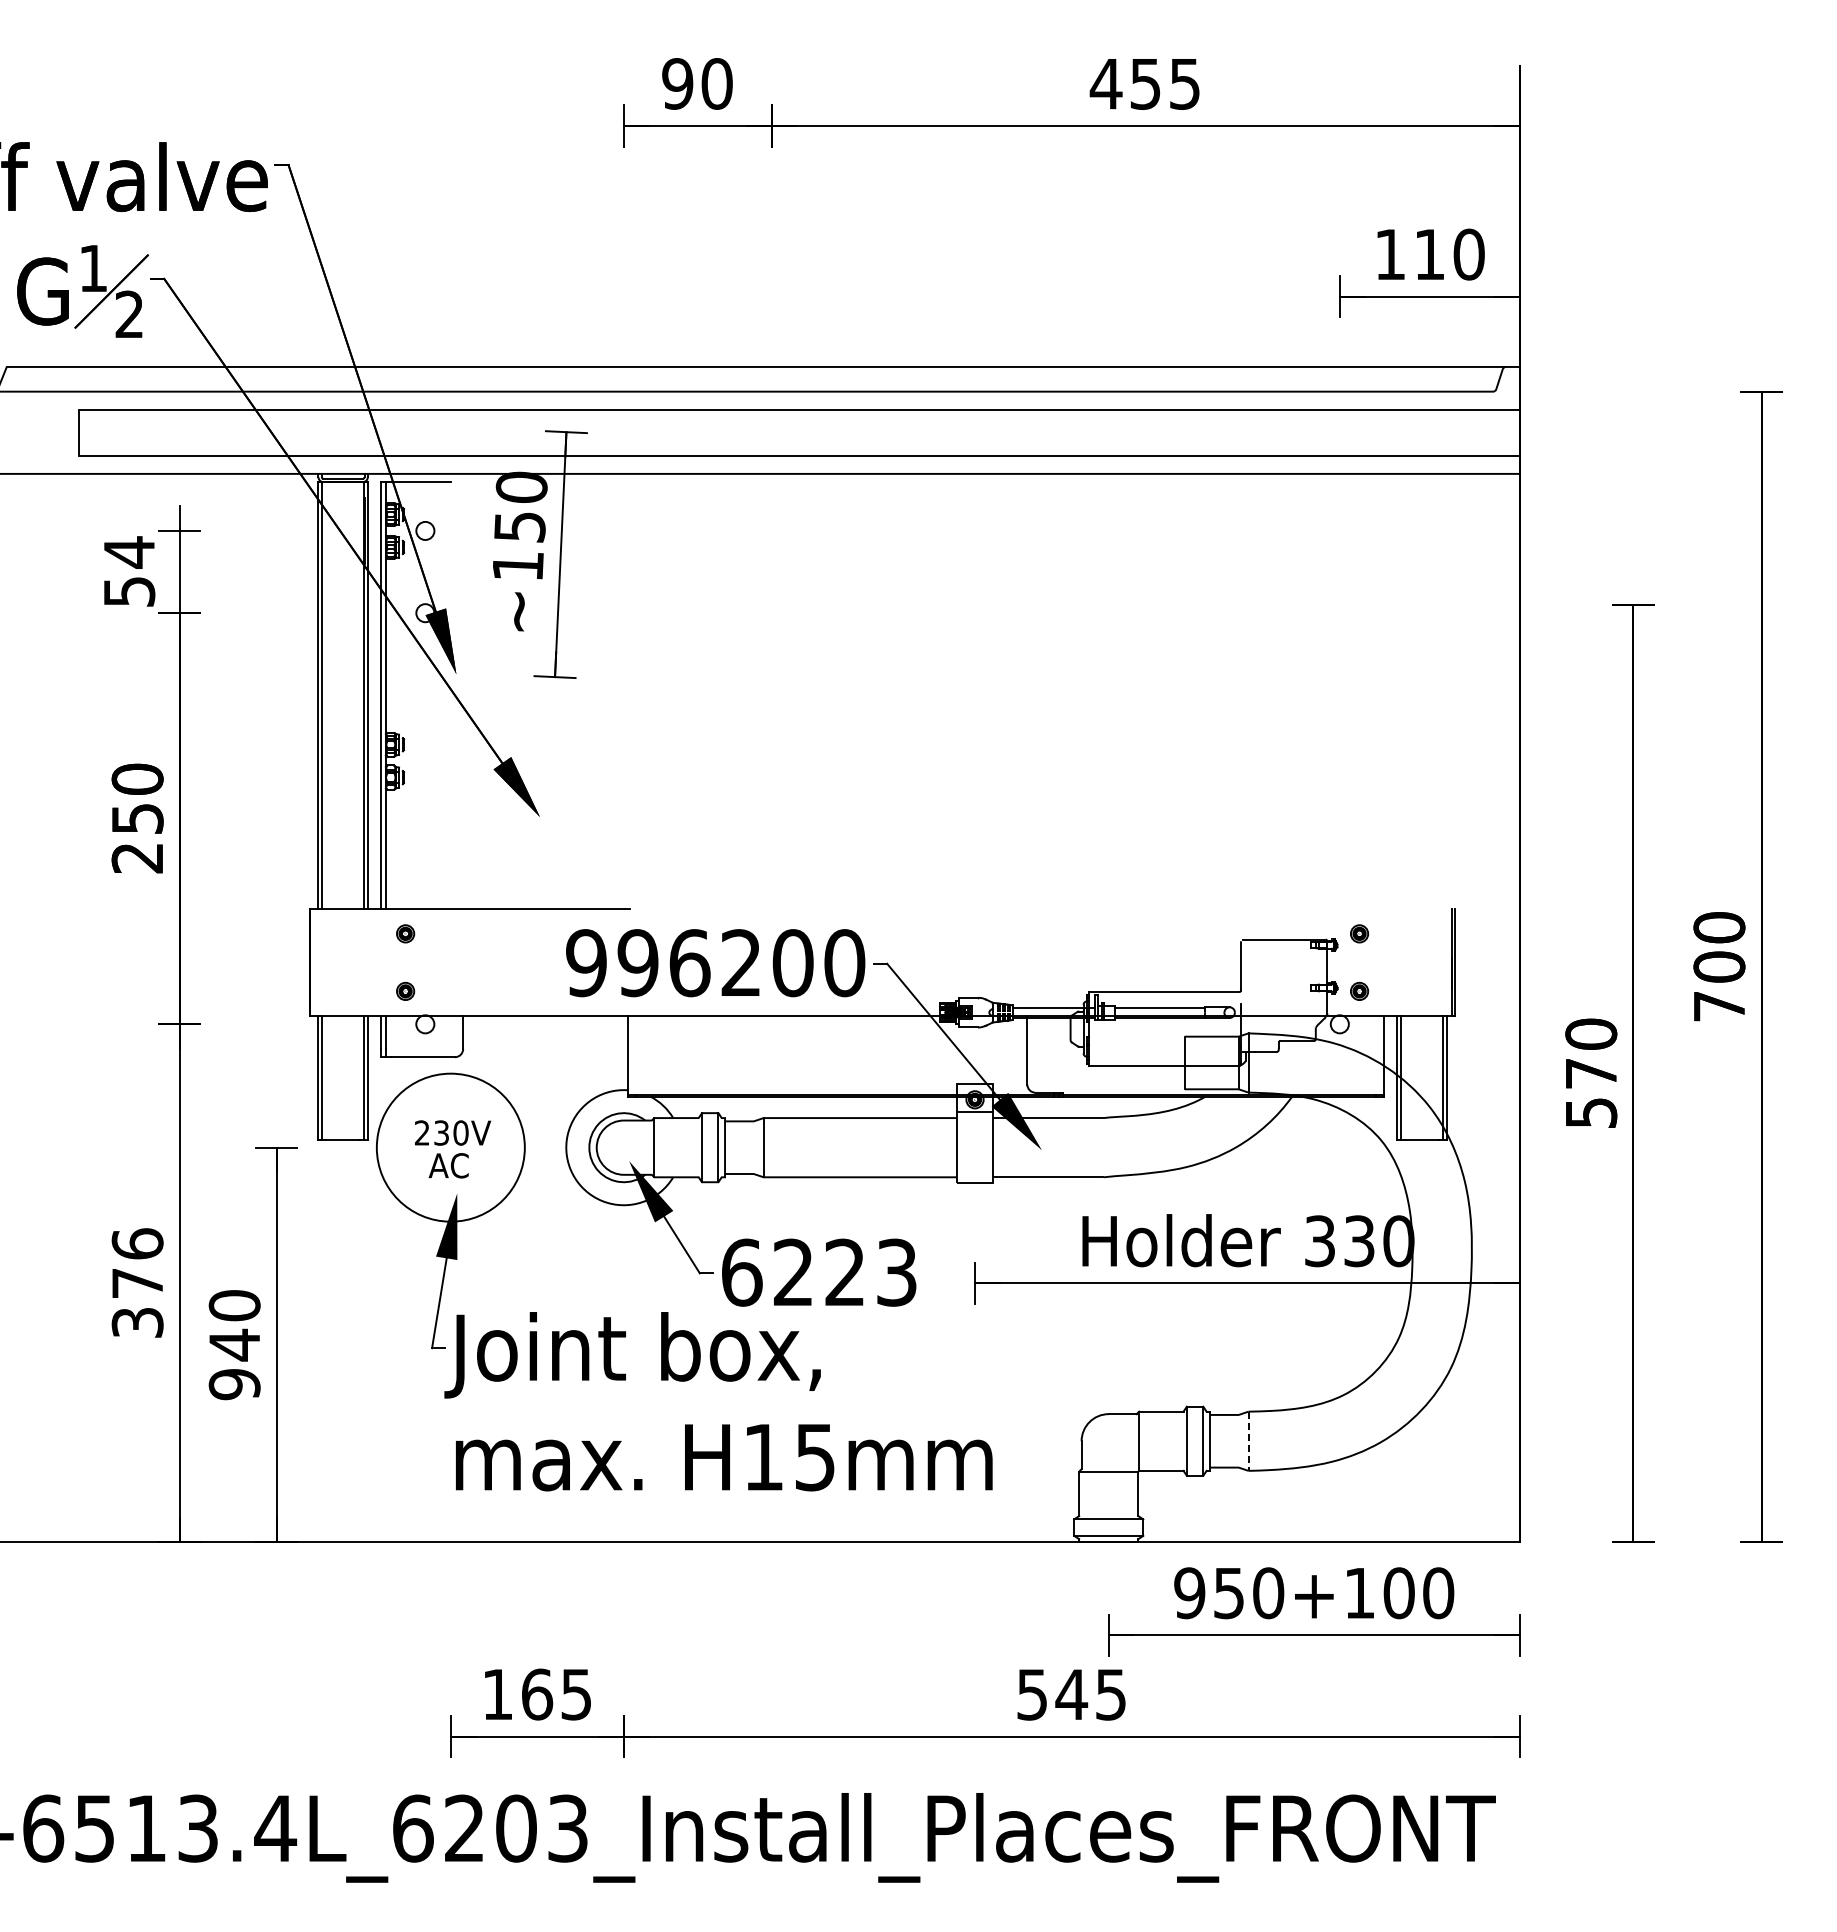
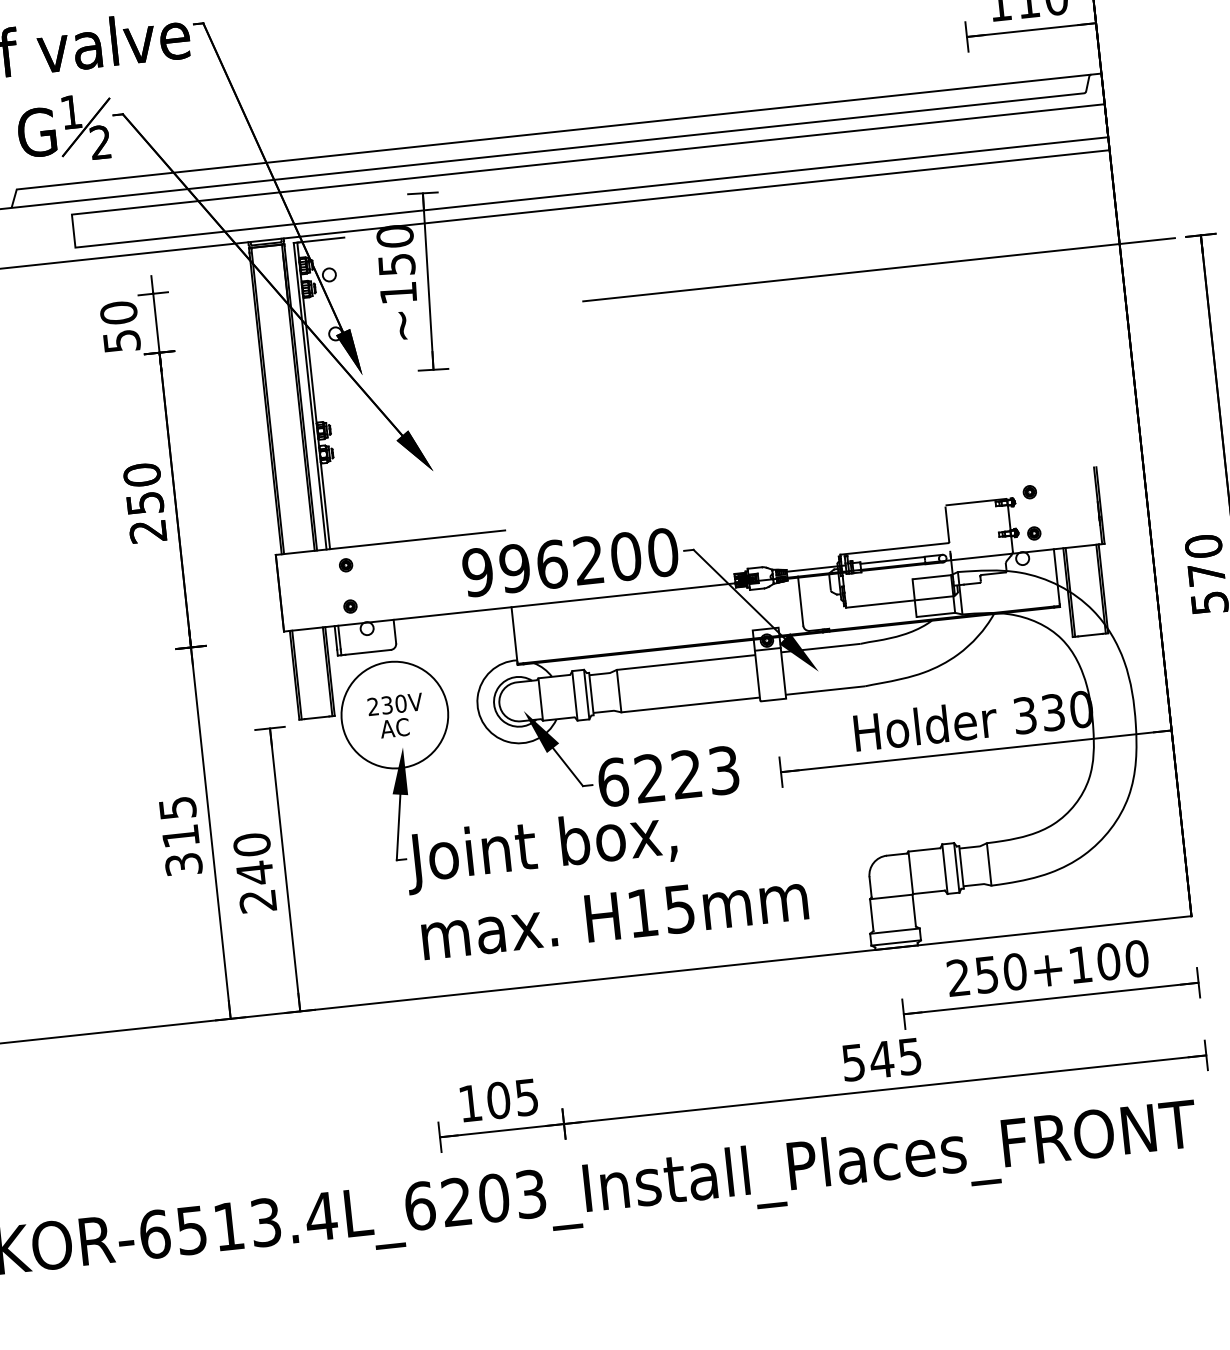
text: (129, 552) -> (118, 313), 54 -> 50
line: (1184, 604) -> (879, 269), added
text: (137, 1262) -> (179, 821), 376 -> 315
text: (234, 1384) -> (257, 901), 940 -> 240
line: (1248, 1441) -> (989, 864), dashed -> solid
text: (1189, 1593) -> (958, 978), 950+100 -> 250+100
text: (537, 1694) -> (498, 1100), 165 -> 105

